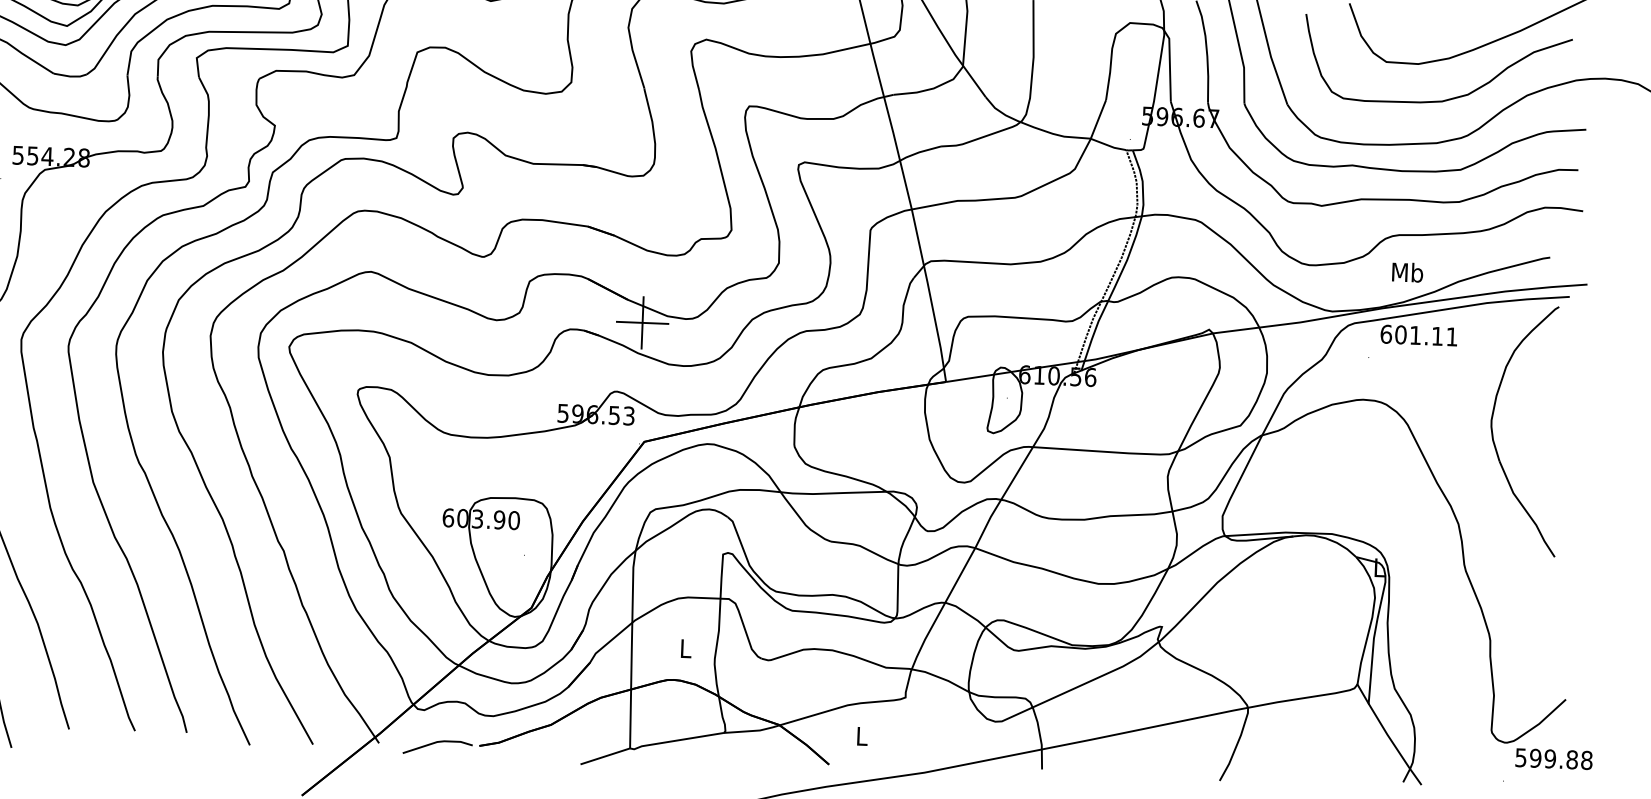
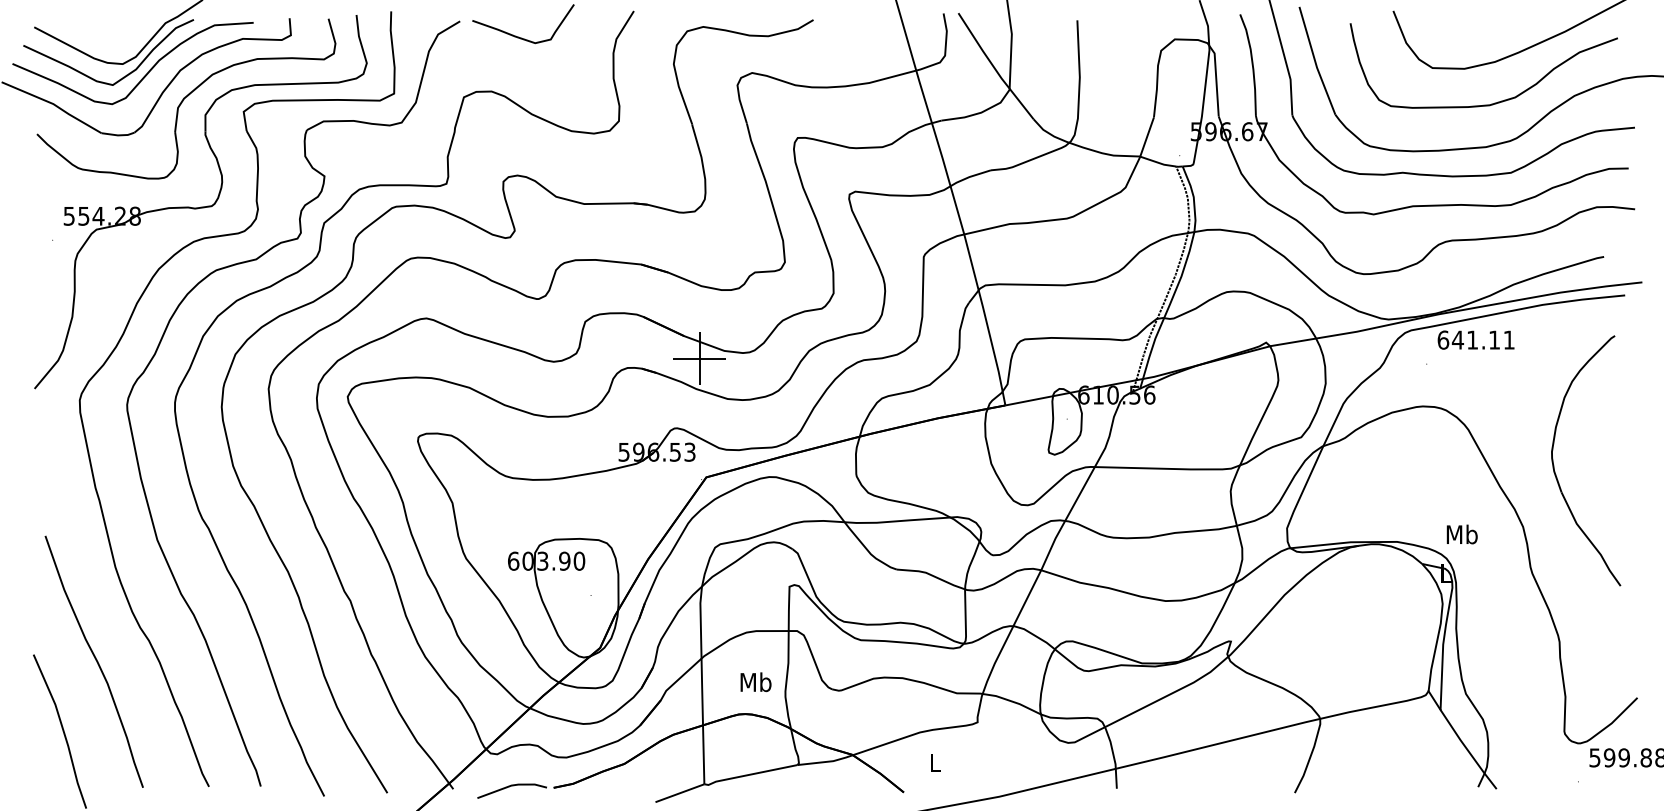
text: (1406, 272) -> (1461, 534), moved
text: (1400, 334) -> (1457, 339), 601.11 -> 641.11
part: (1493, 434) -> (1554, 465), moved
text: (685, 648) -> (755, 682), L -> Mb

